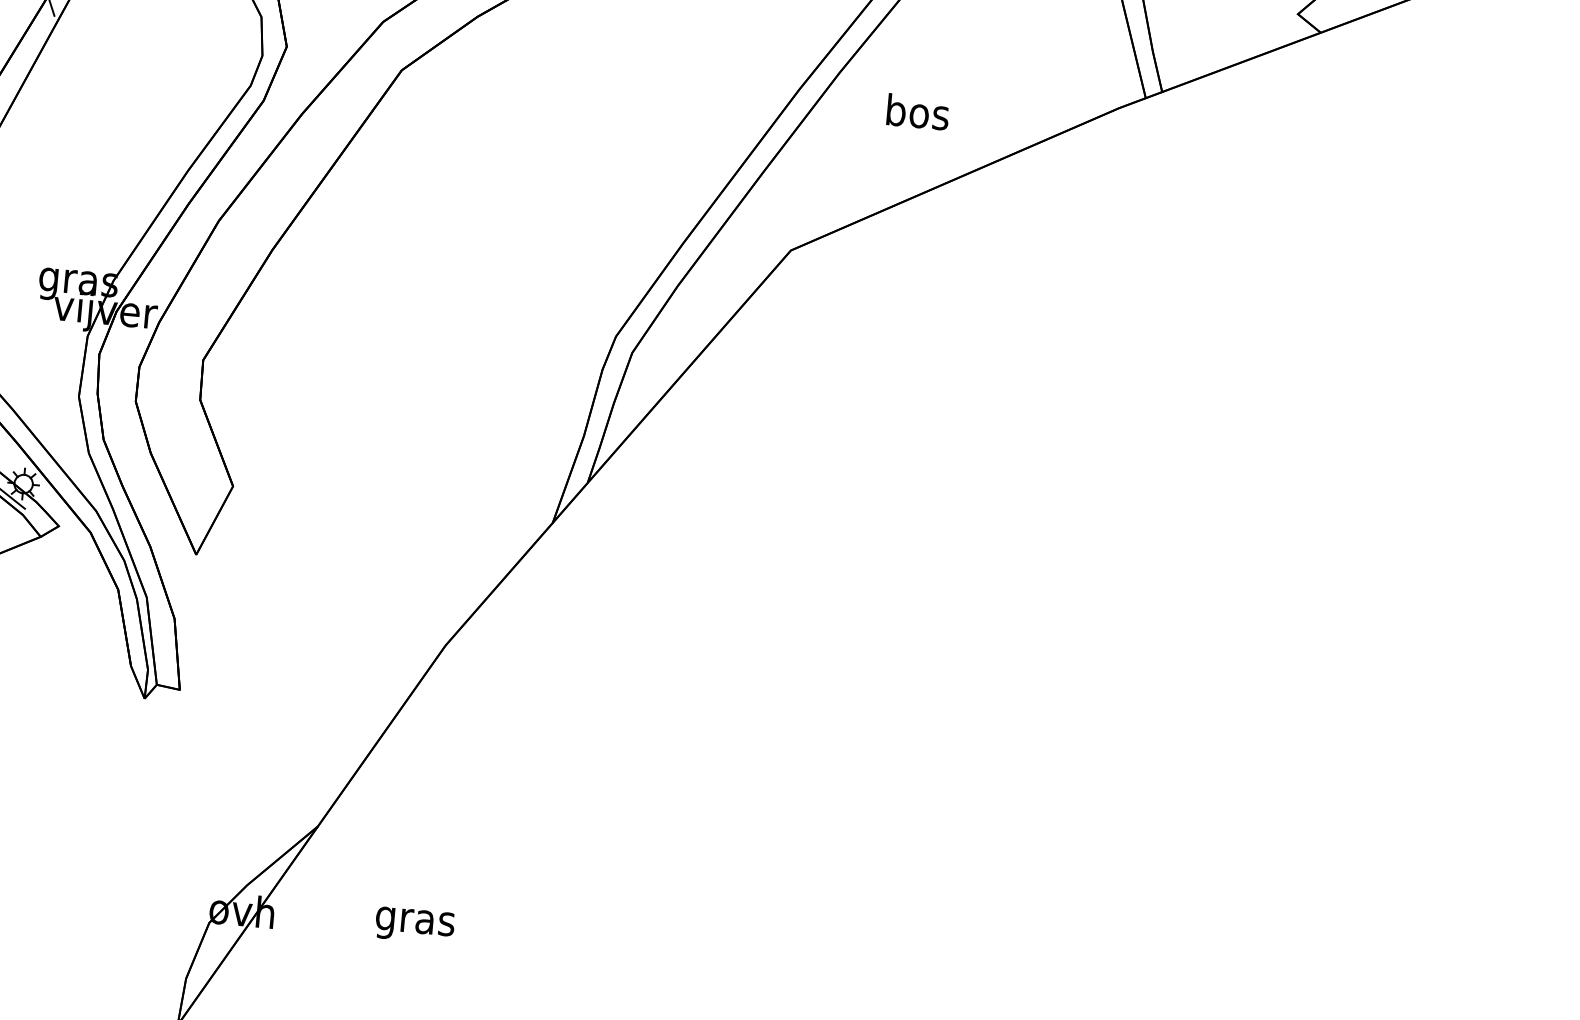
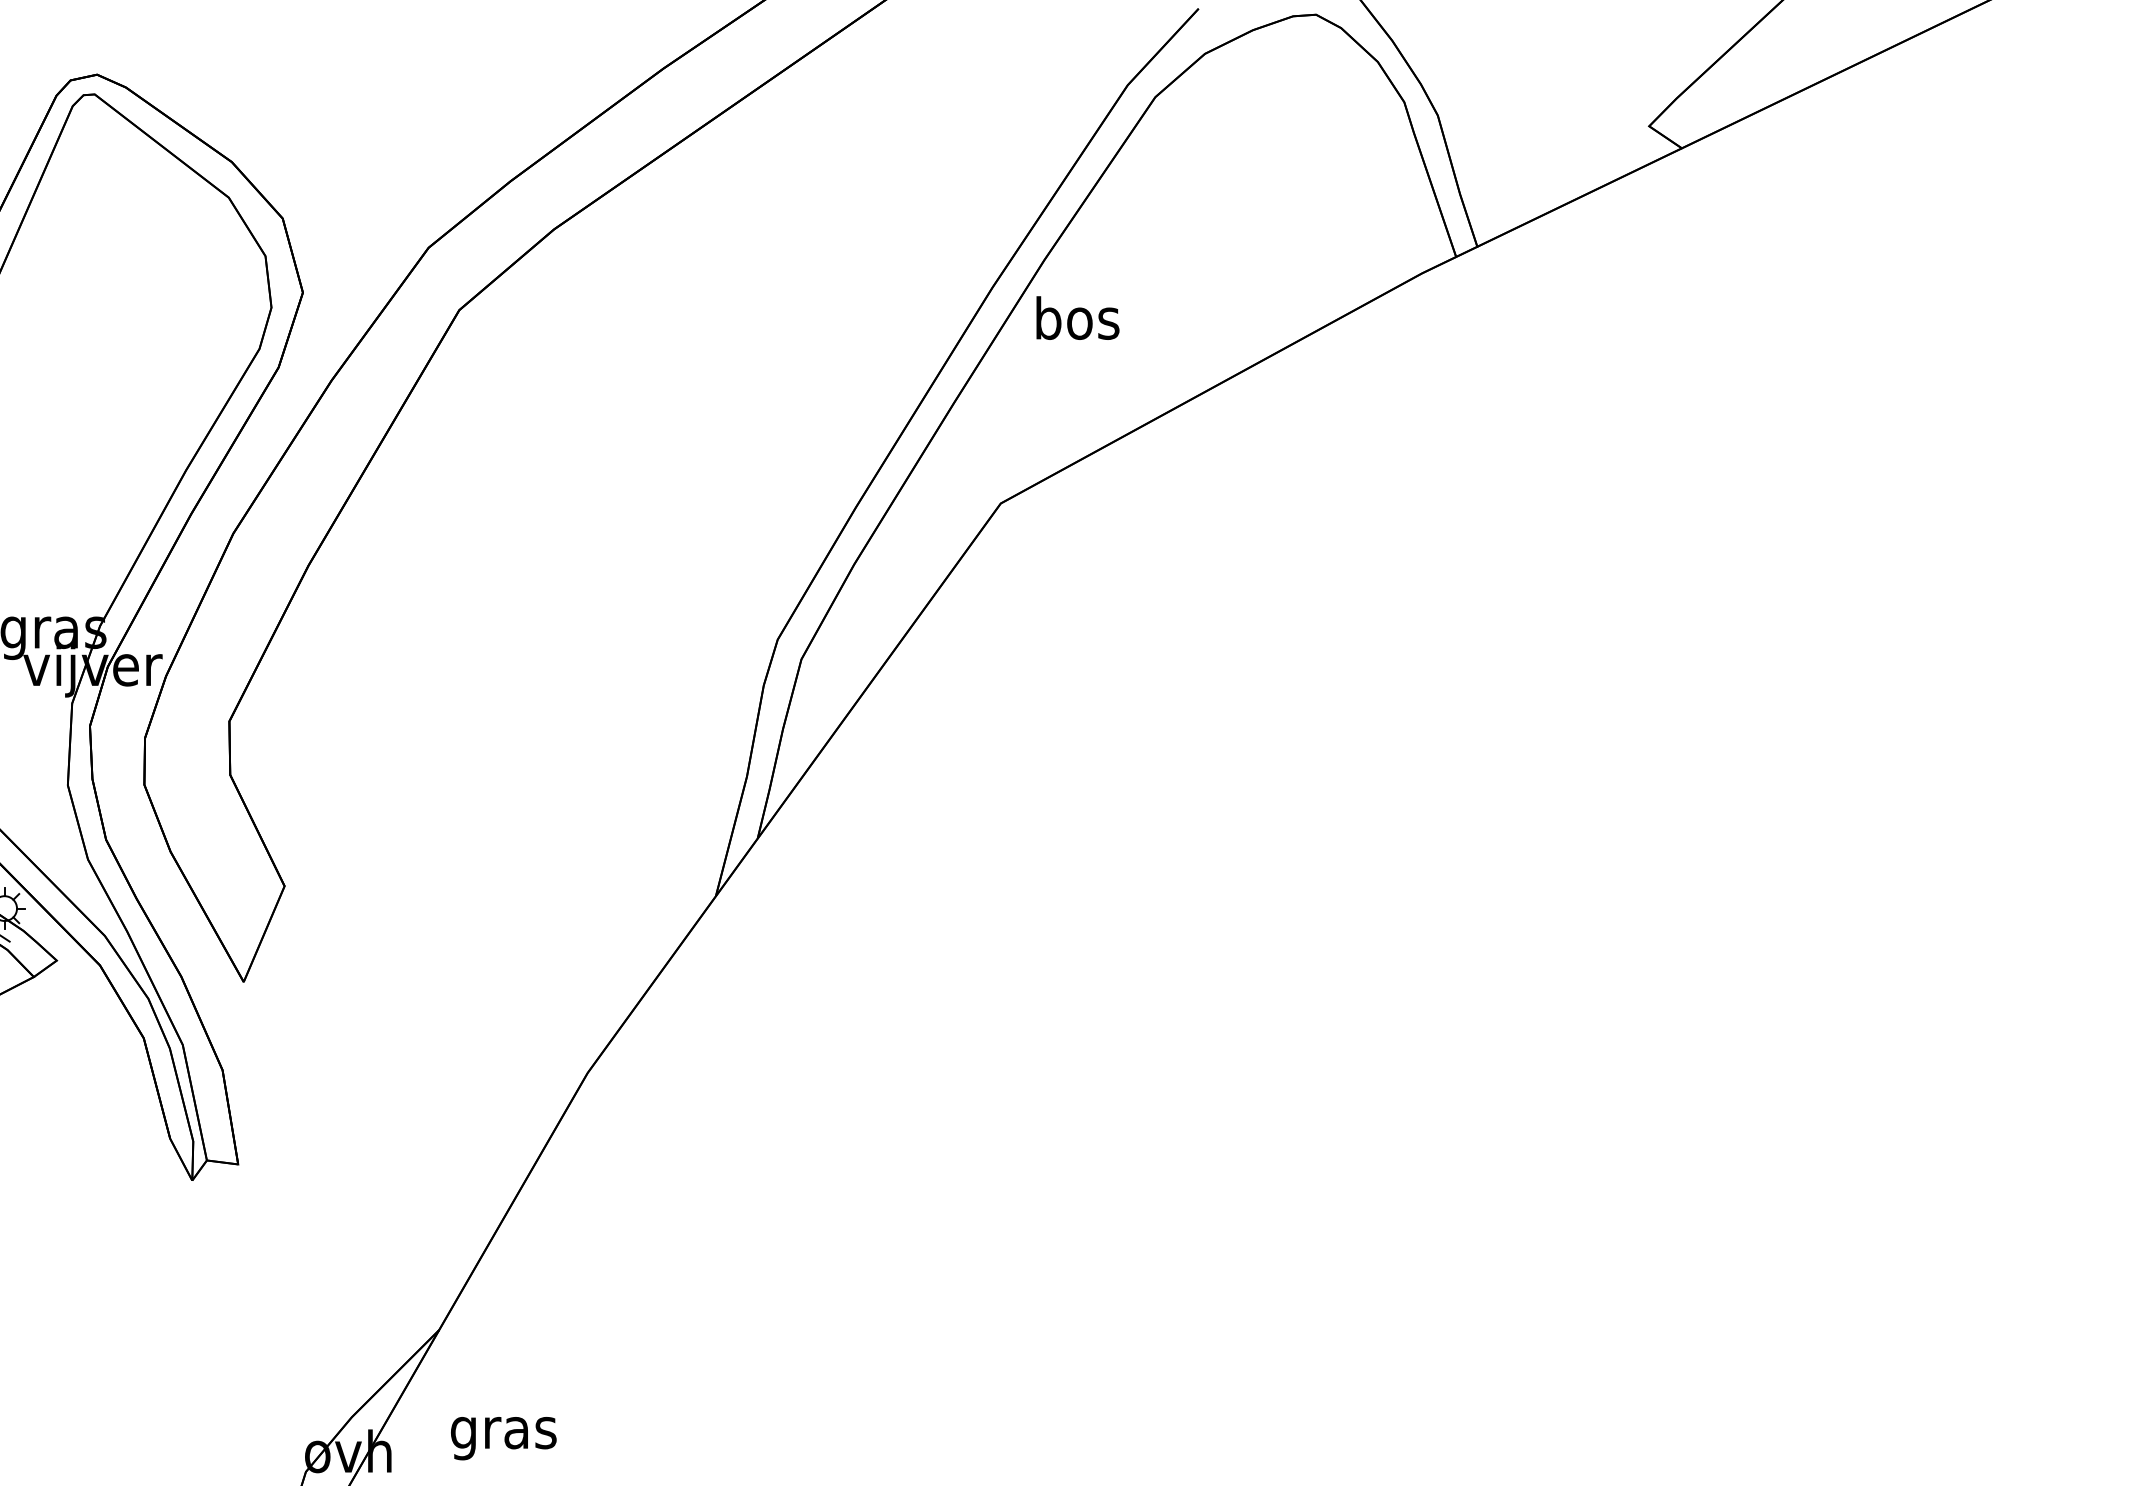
text: (917, 111) -> (1077, 317), moved
text: (414, 925) -> (503, 1438), moved

